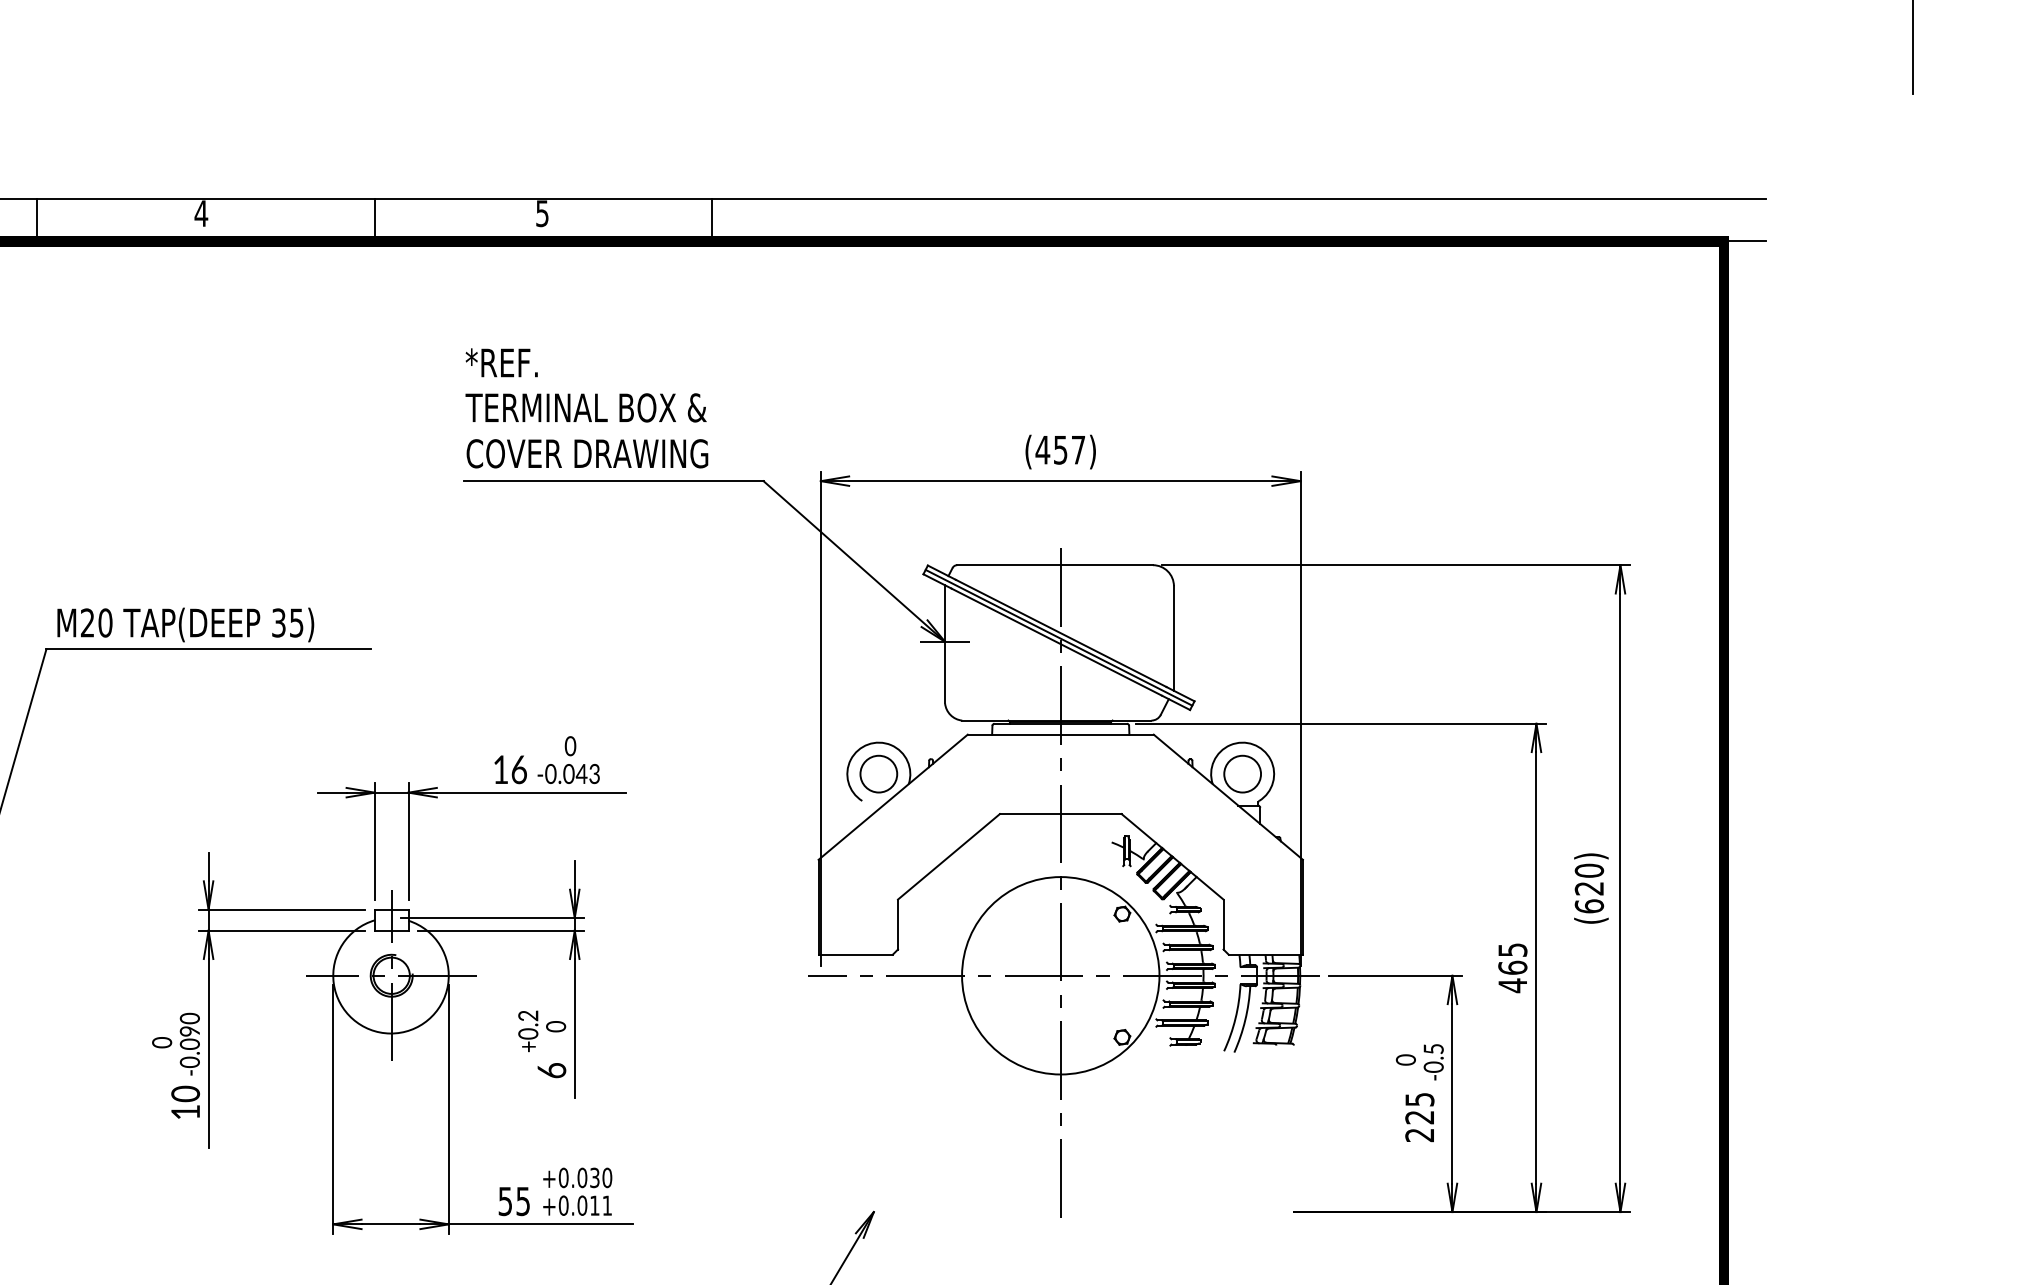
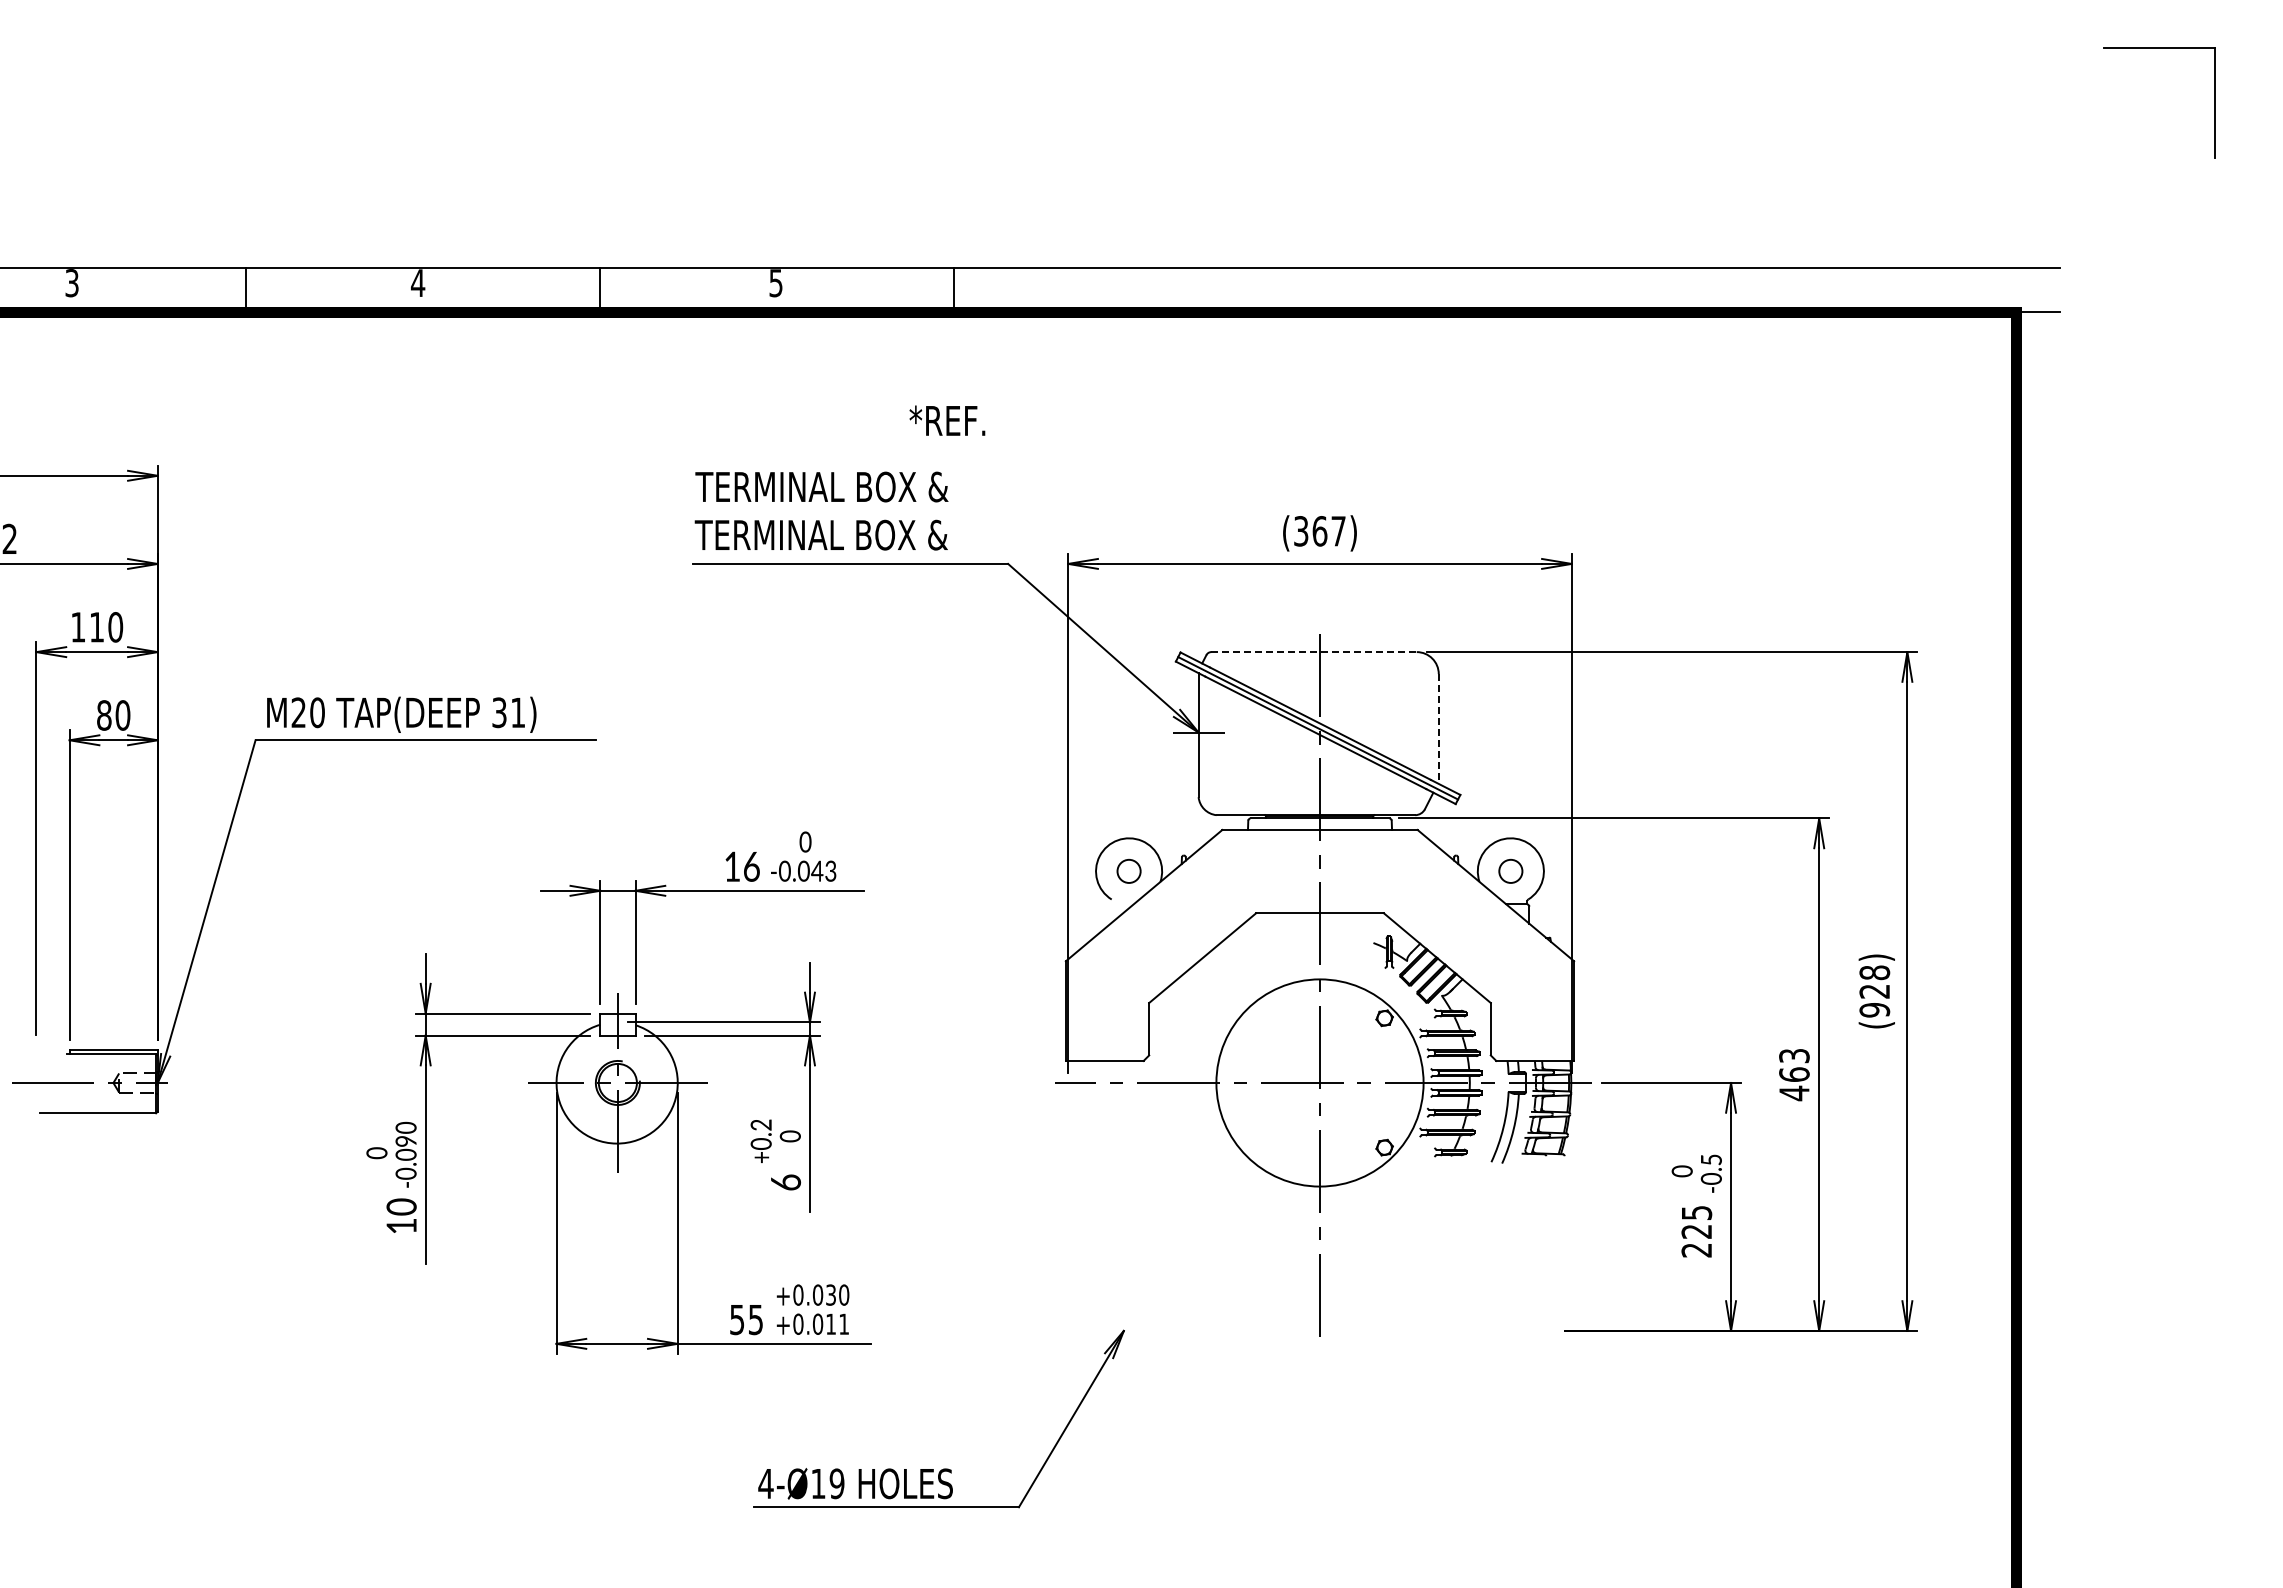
text: (501, 362) -> (947, 420), moved
text: (1051, 450) -> (1310, 531), (457) -> (367)
text: (585, 453) -> (821, 534), COVER DRAWING -> TERMINAL BOX &
line: (1055, 565) -> (1314, 652), solid -> dashed
text: (296, 622) -> (517, 712), 35) -> 31)
line: (1173, 638) -> (1438, 729), solid -> dashed
circle: (878, 774) -> (1128, 871), size x0.6
circle: (1242, 774) -> (1510, 871), size x0.6
text: (1589, 888) -> (1874, 991), (620) -> (928)
text: (1512, 949) -> (1794, 1055), 465 -> 463

